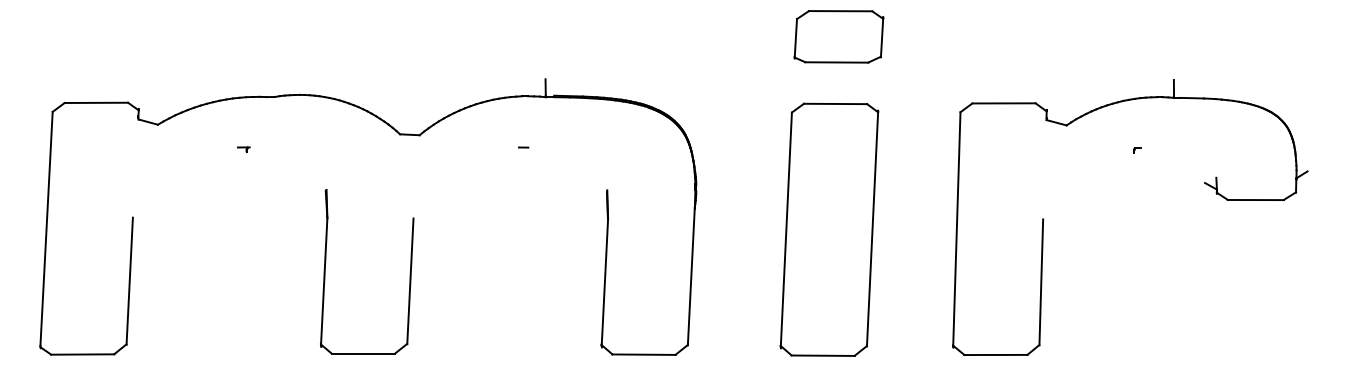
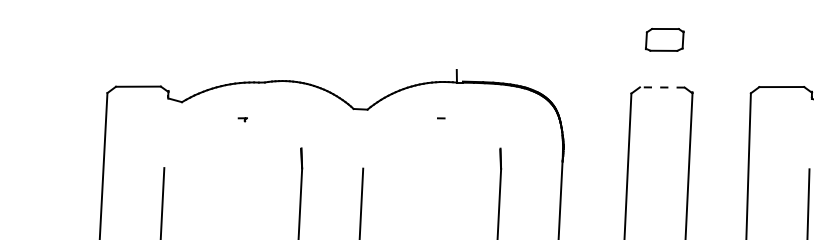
part: (838, 36) -> (664, 39), size x0.6
line: (835, 103) -> (662, 87), solid -> dashed

